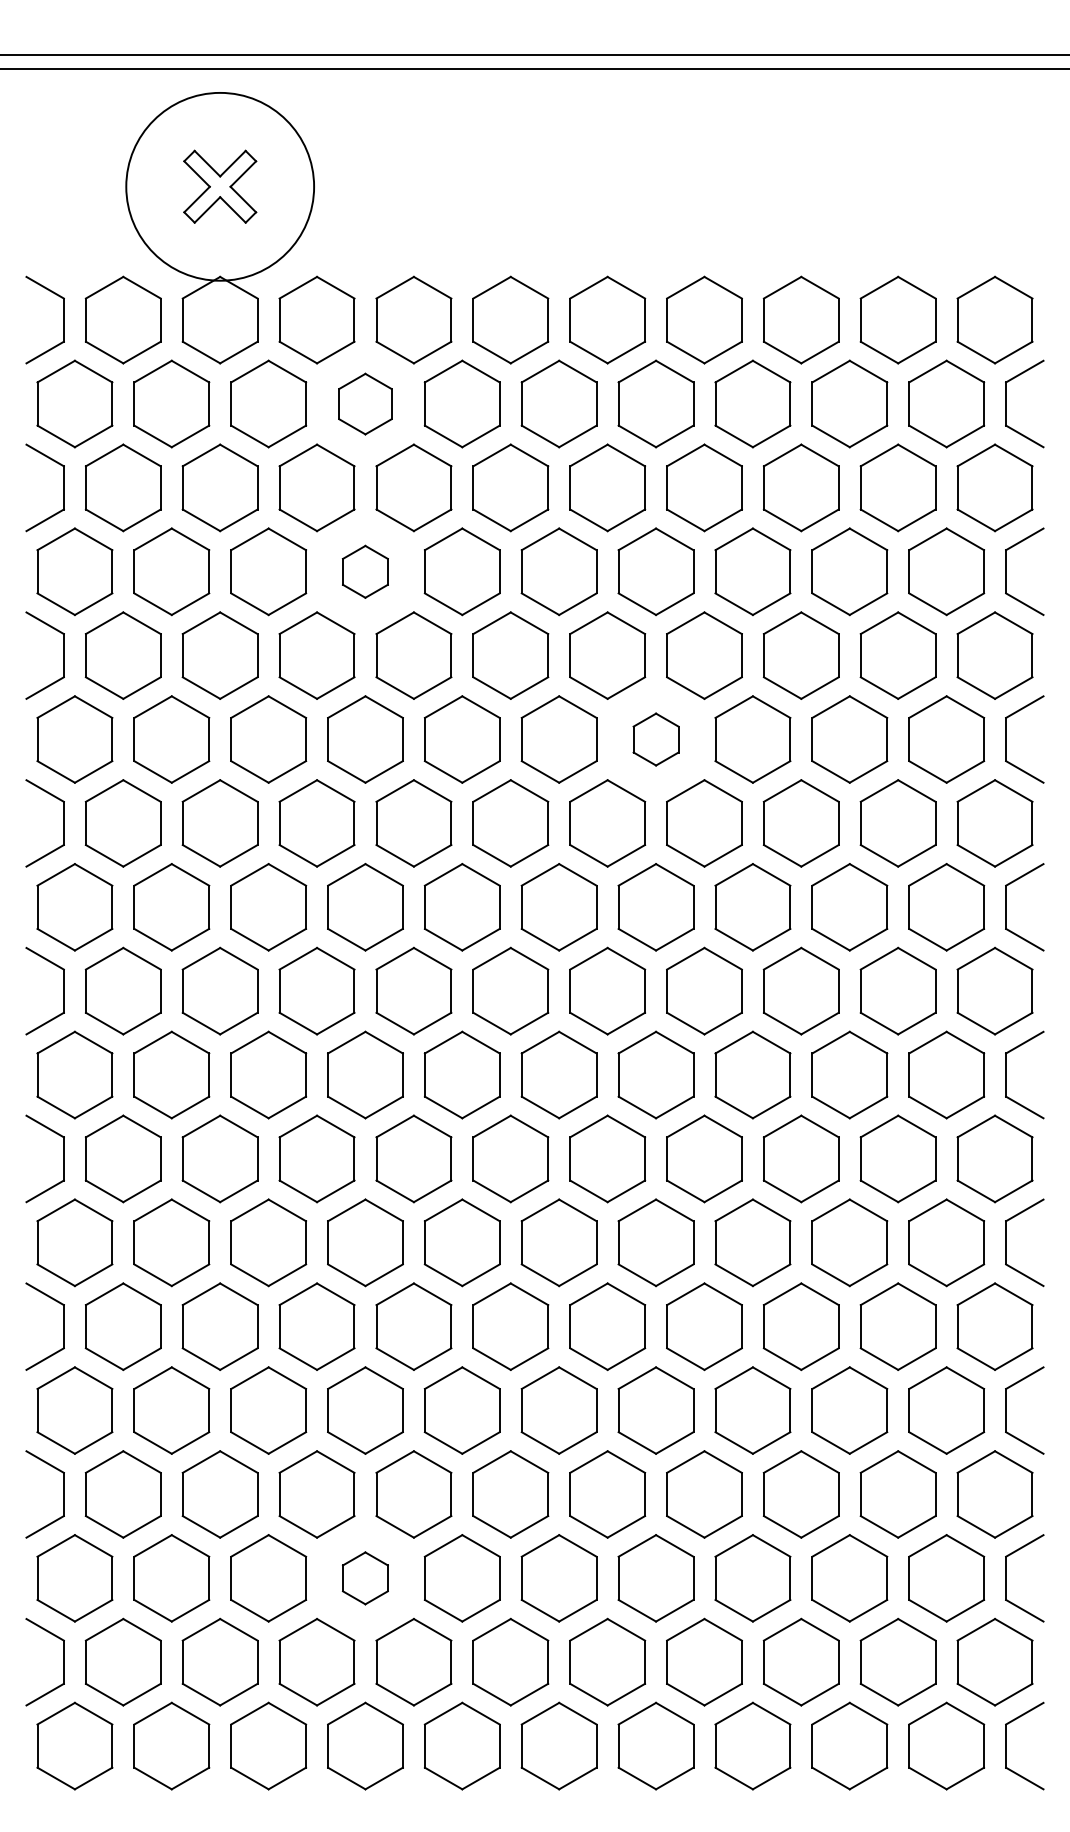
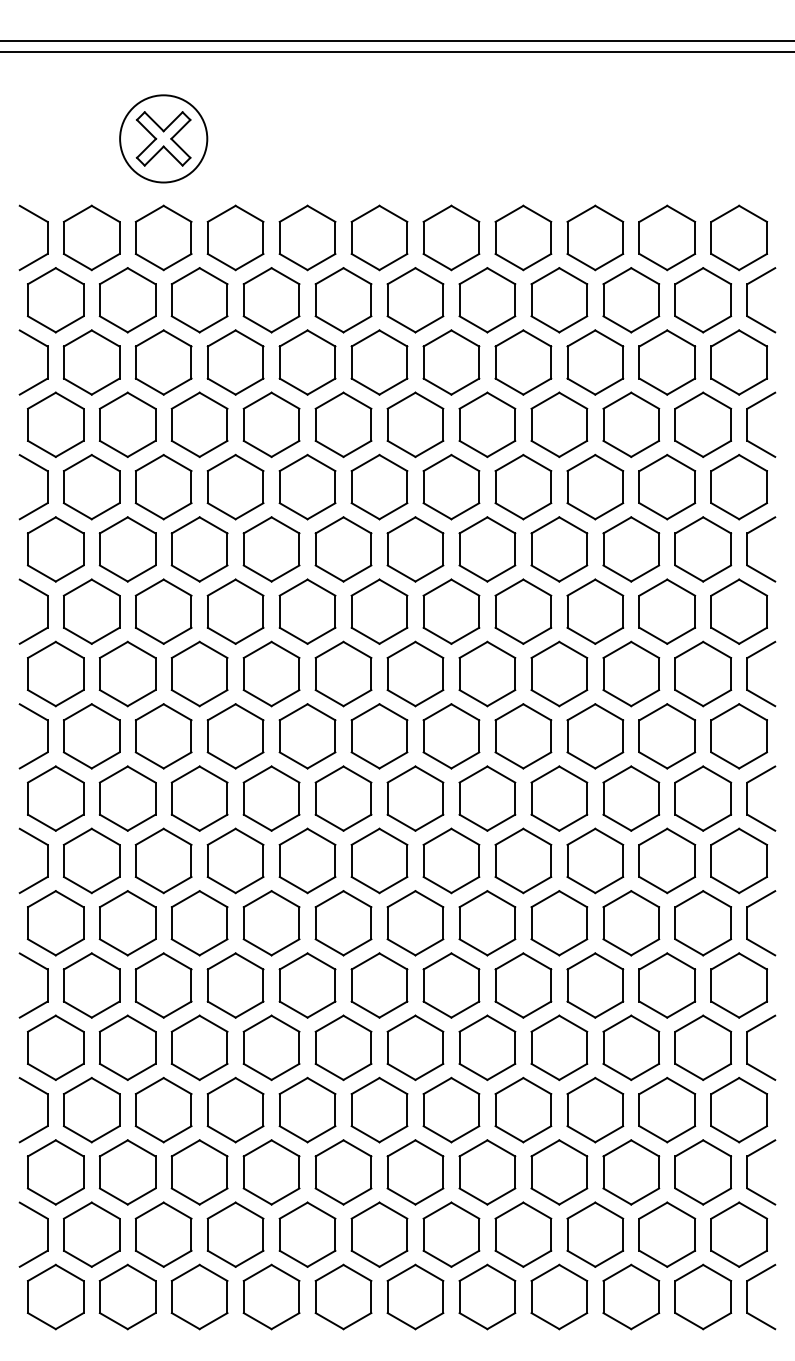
circle: (219, 186) -> (163, 138), size x0.62
part: (365, 404) -> (271, 300), size x1.43
part: (365, 571) -> (271, 424), size x1.67
part: (656, 739) -> (487, 549), size x1.67
part: (365, 1578) -> (271, 1172), size x1.67

